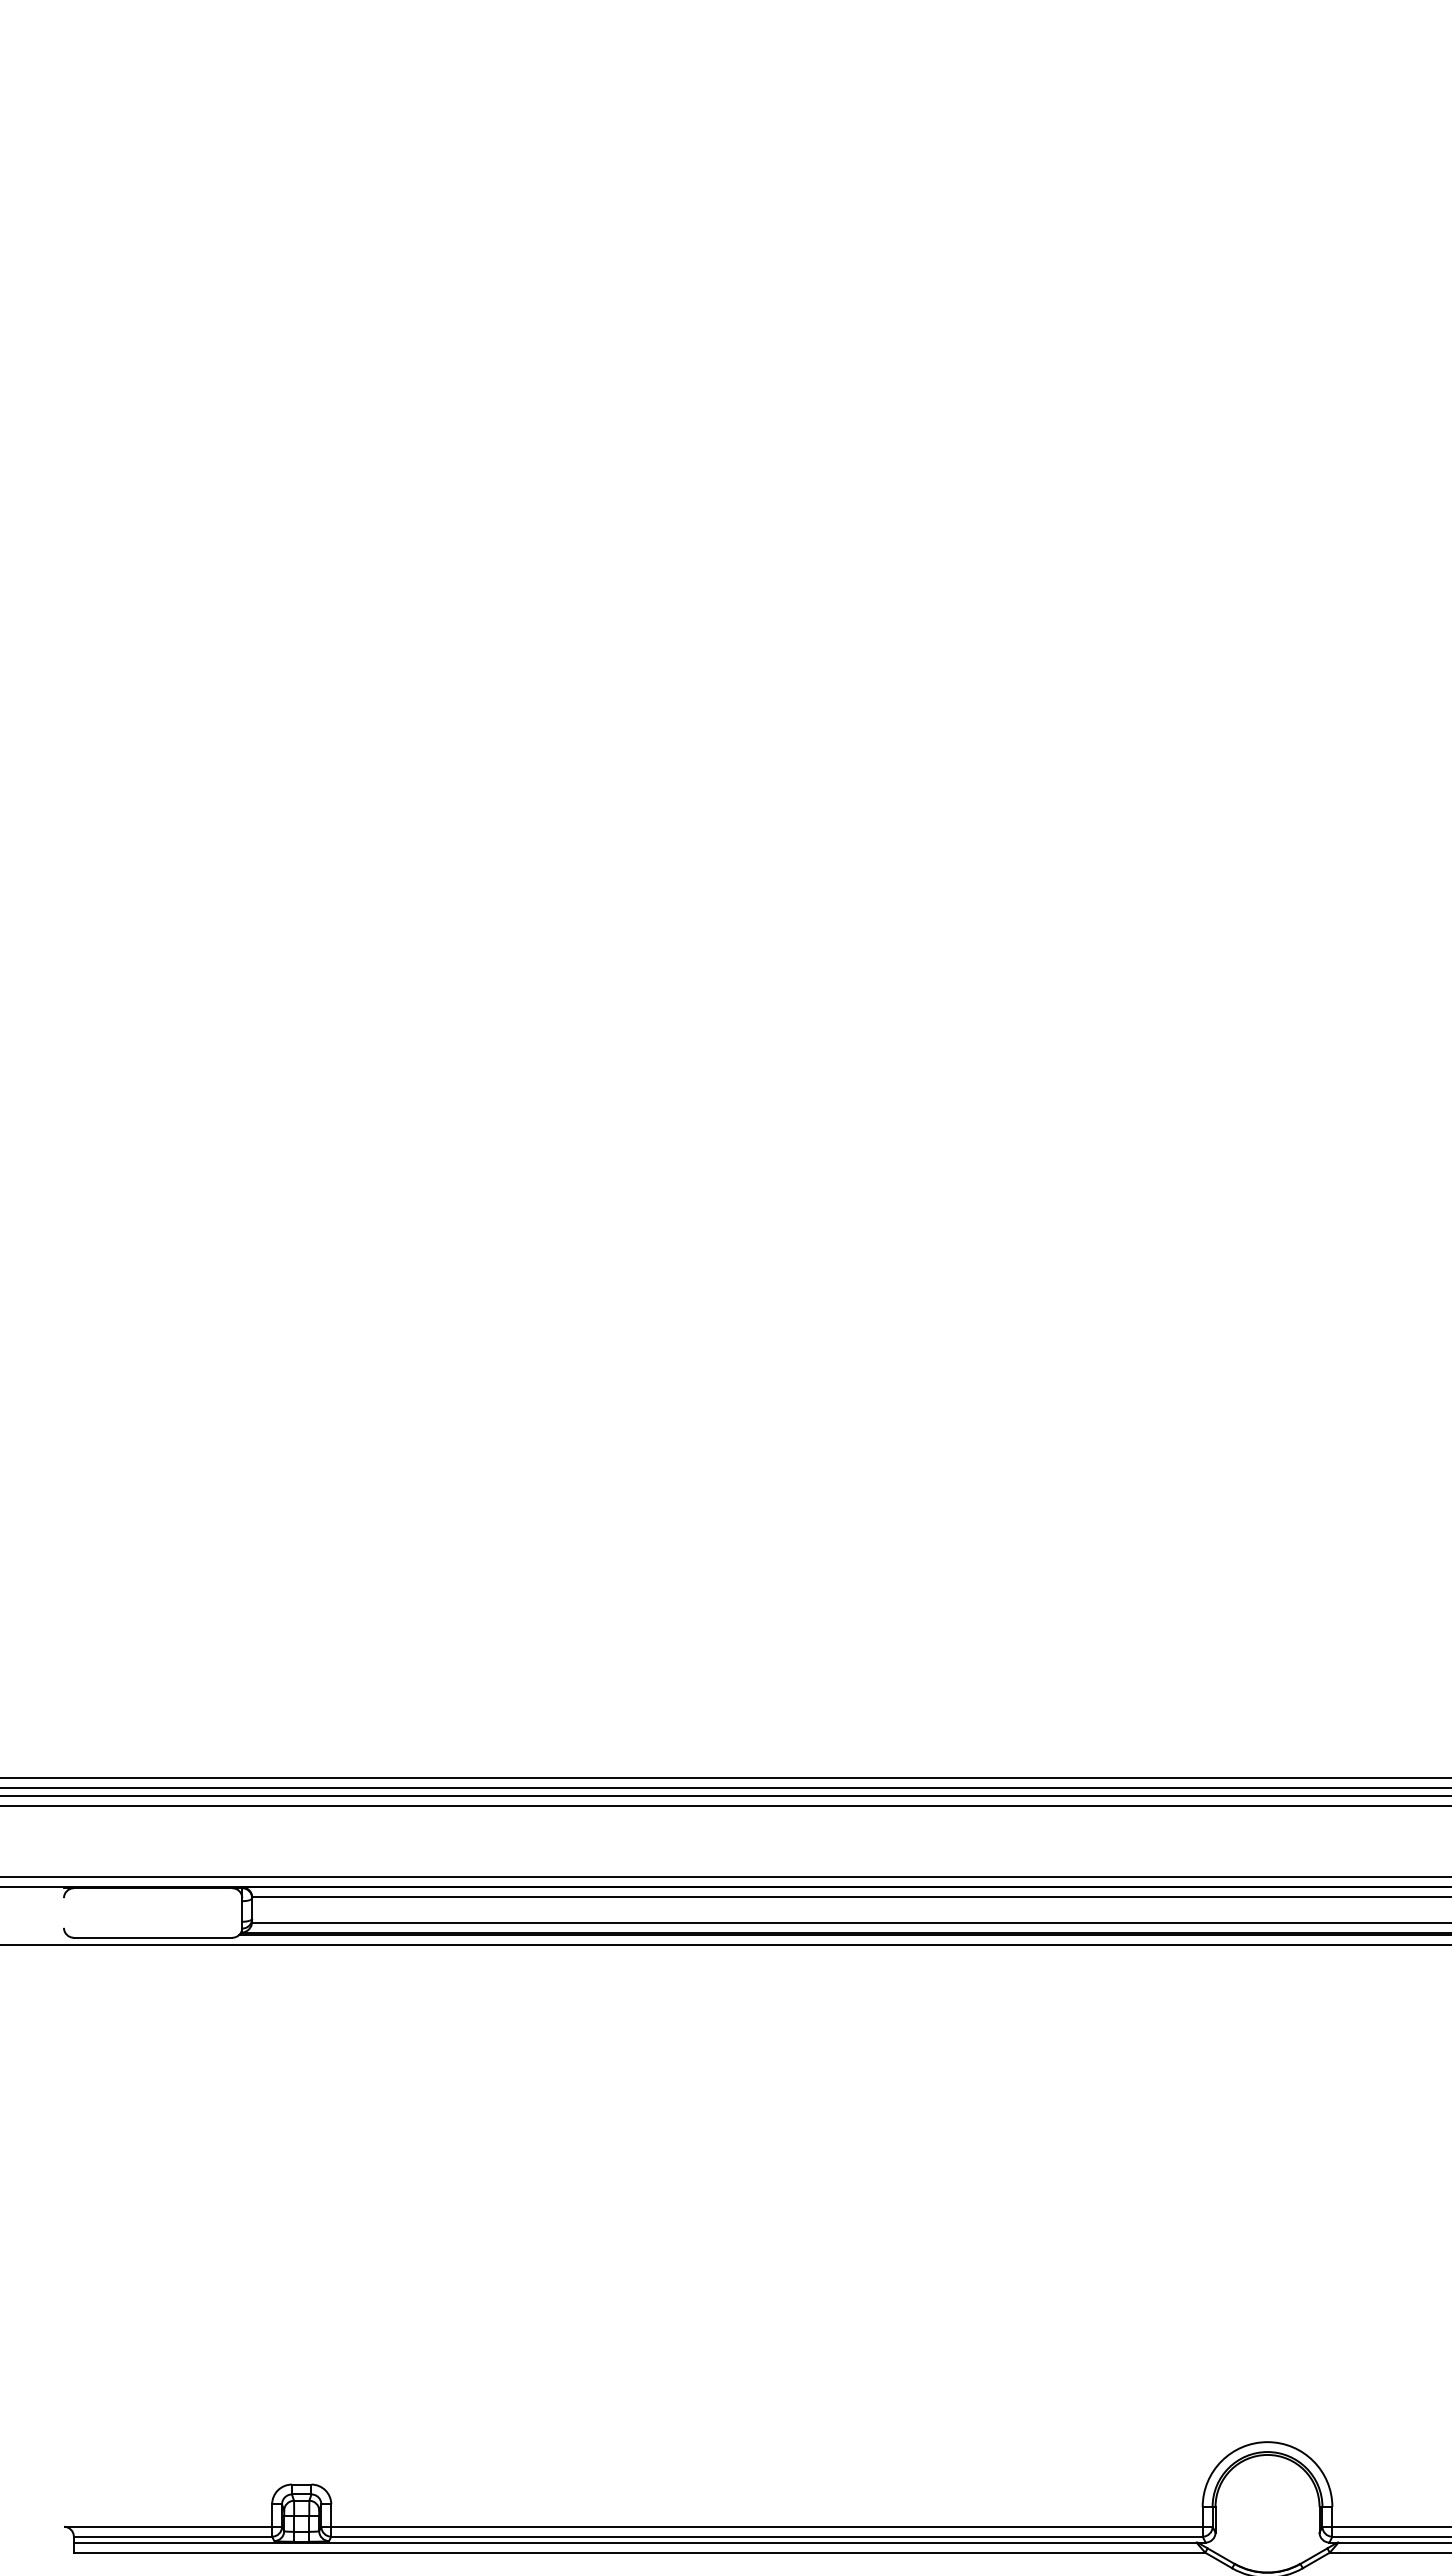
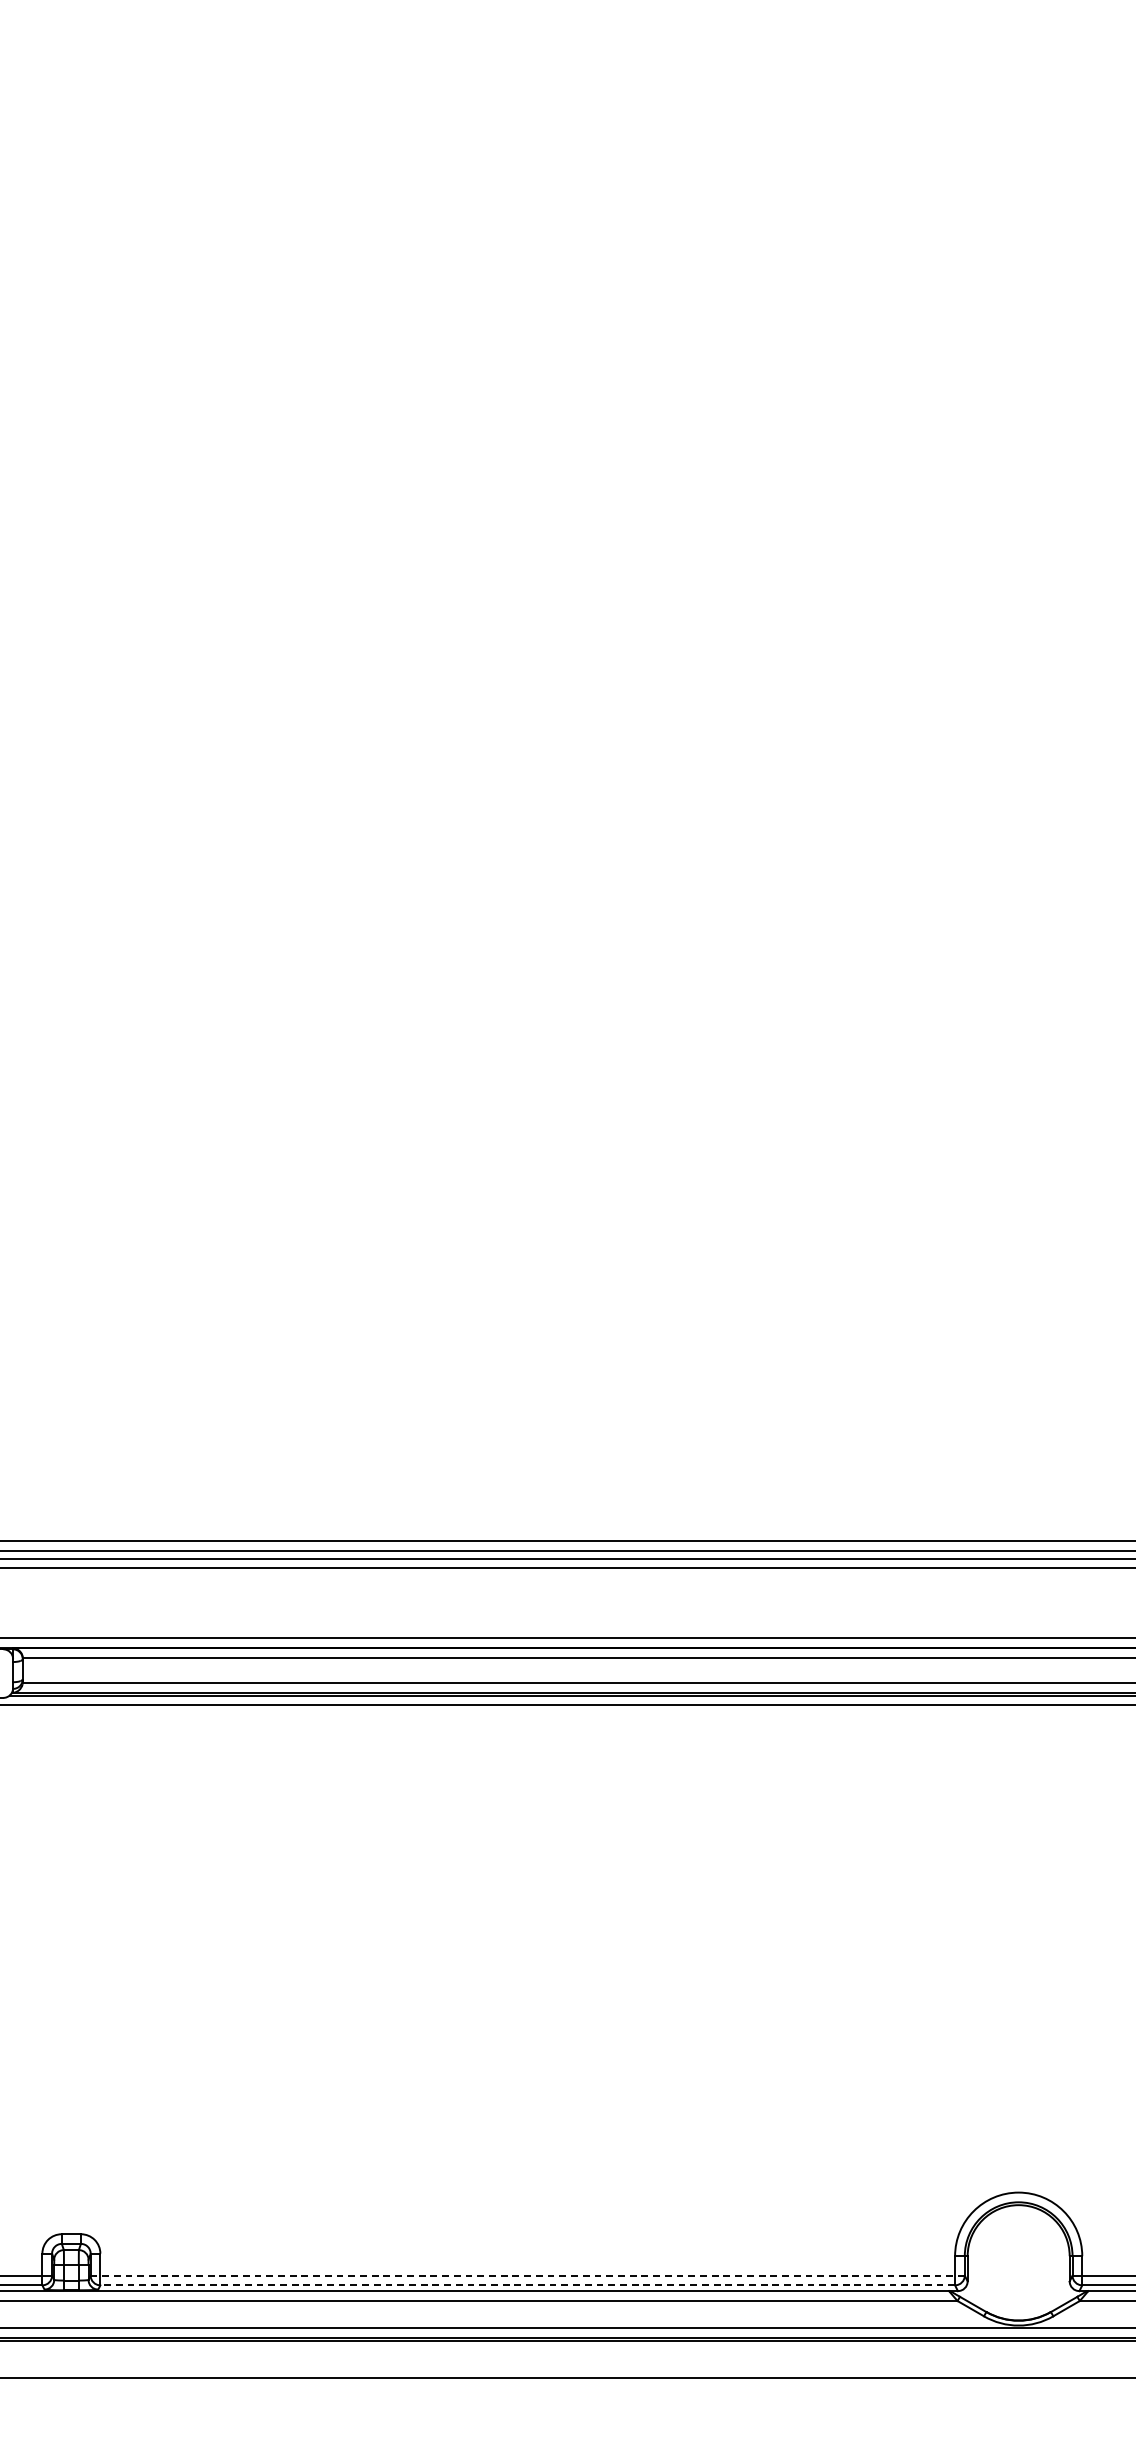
line: (766, 2526) -> (527, 2275), solid -> dashed
line: (766, 2536) -> (527, 2285), solid -> dashed

